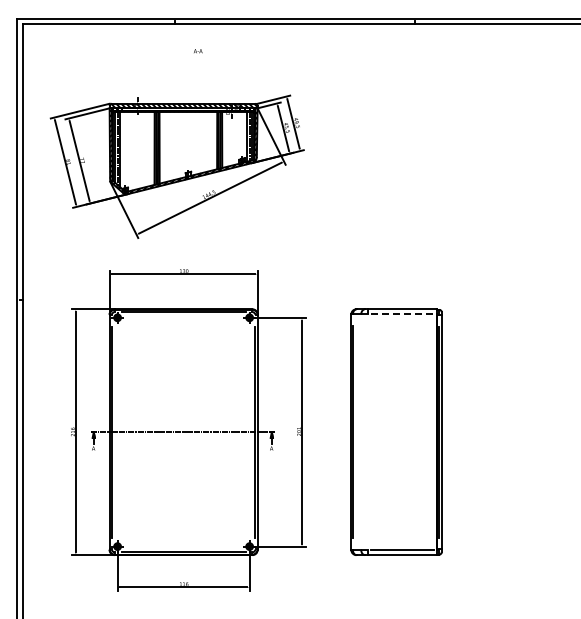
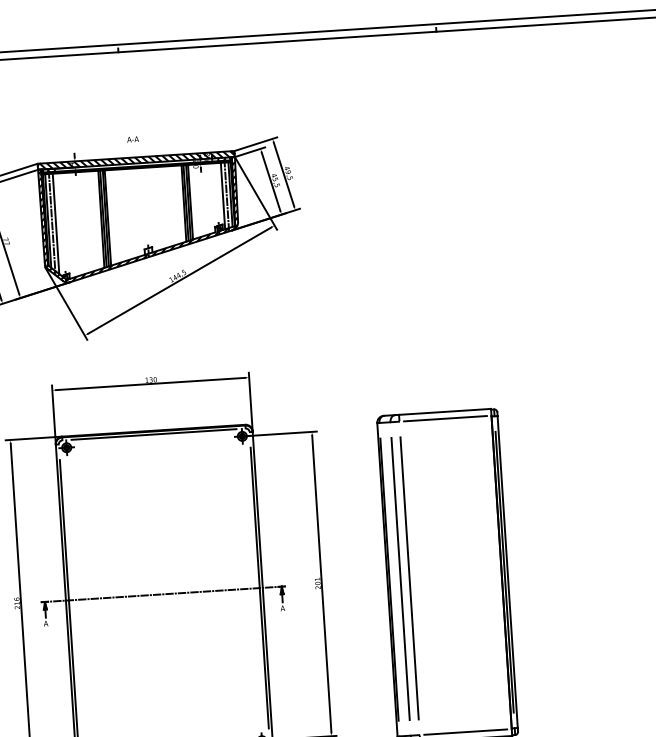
text: (198, 51) -> (133, 139), moved
line: (403, 314) -> (446, 418), dashed -> solid
line: (361, 432) -> (400, 579), added
line: (368, 432) -> (410, 578), added

